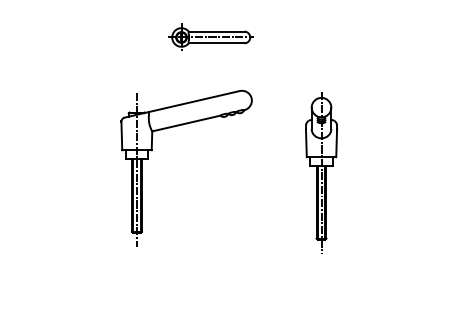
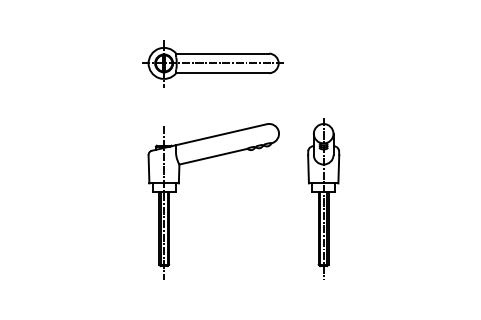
part: (210, 37) -> (212, 63), size x1.67
part: (152, 151) -> (179, 184), moved

